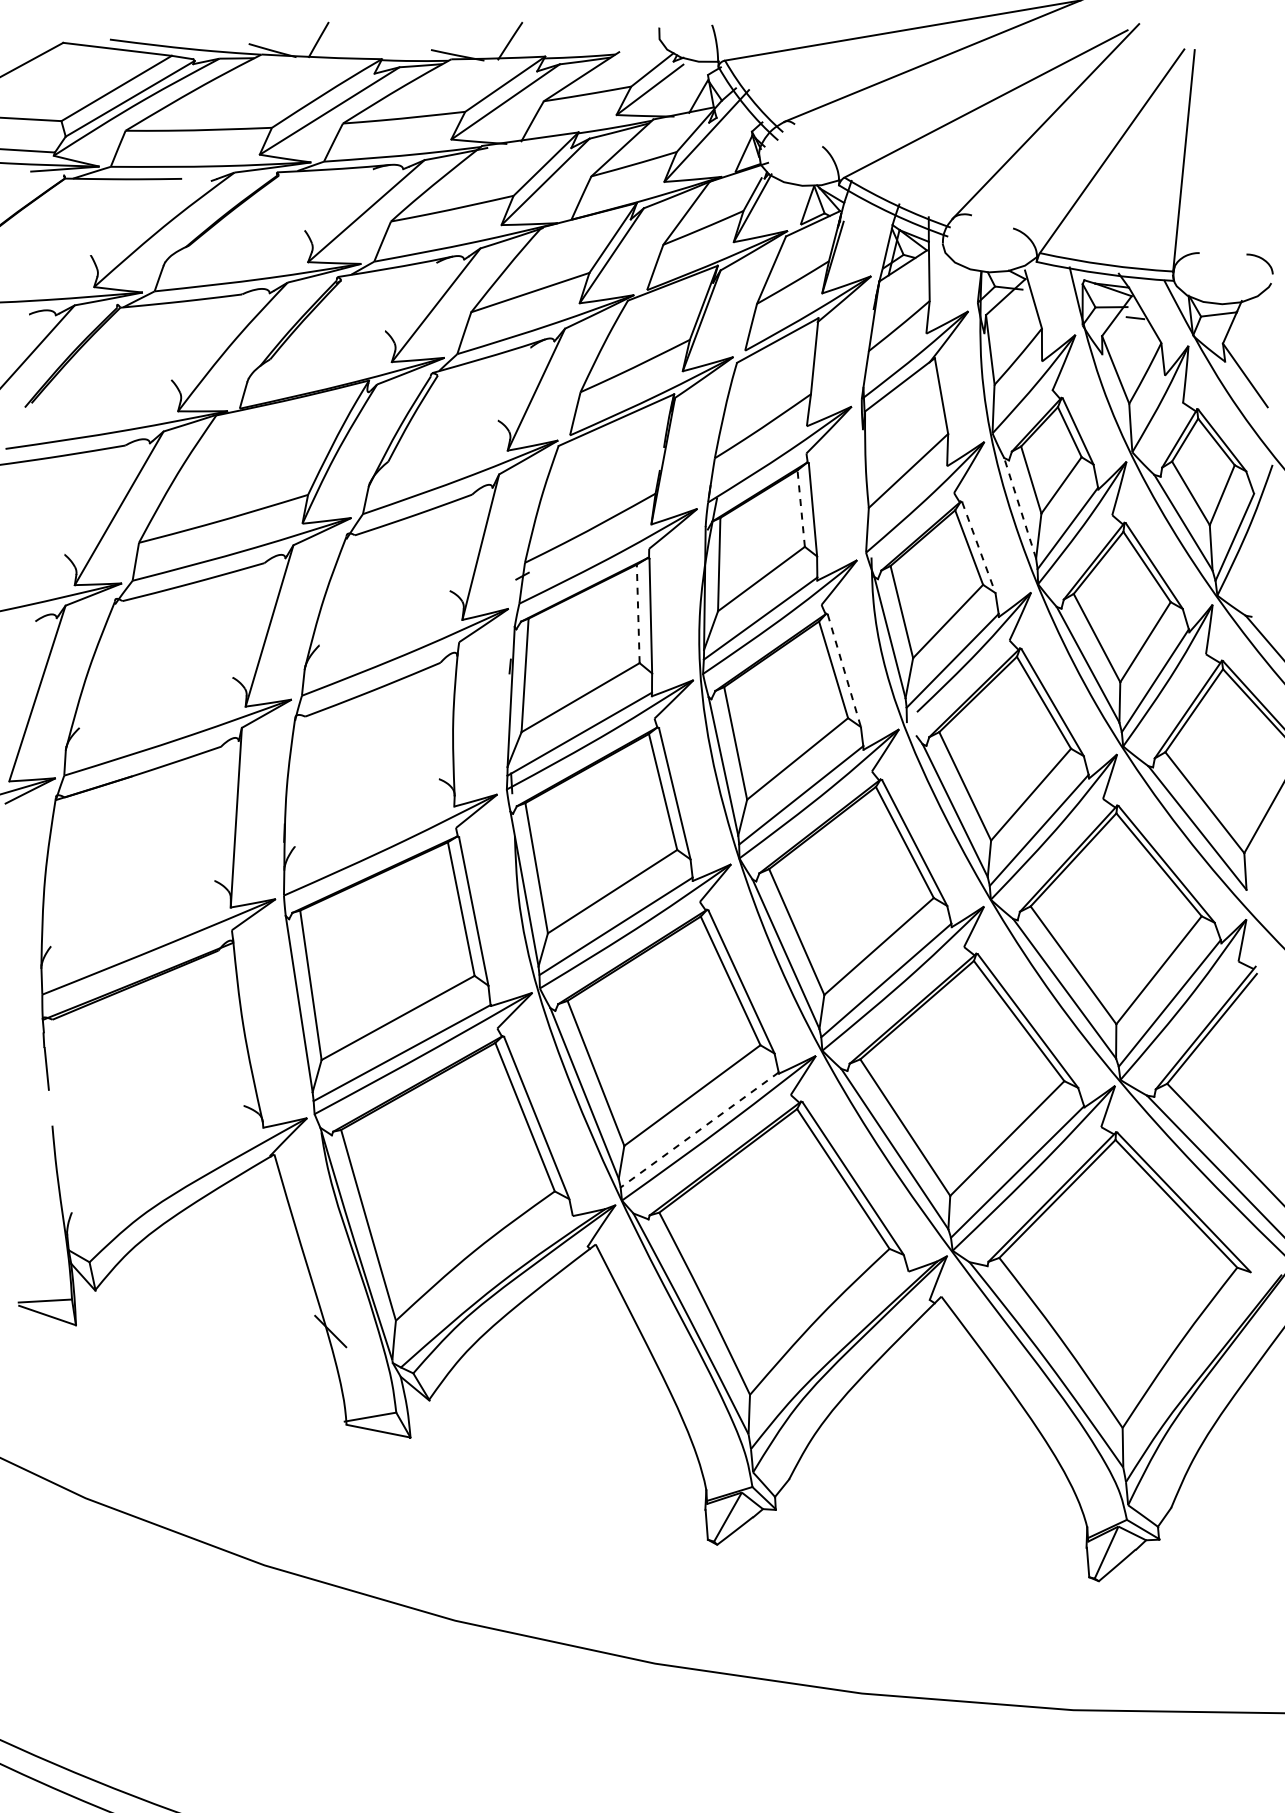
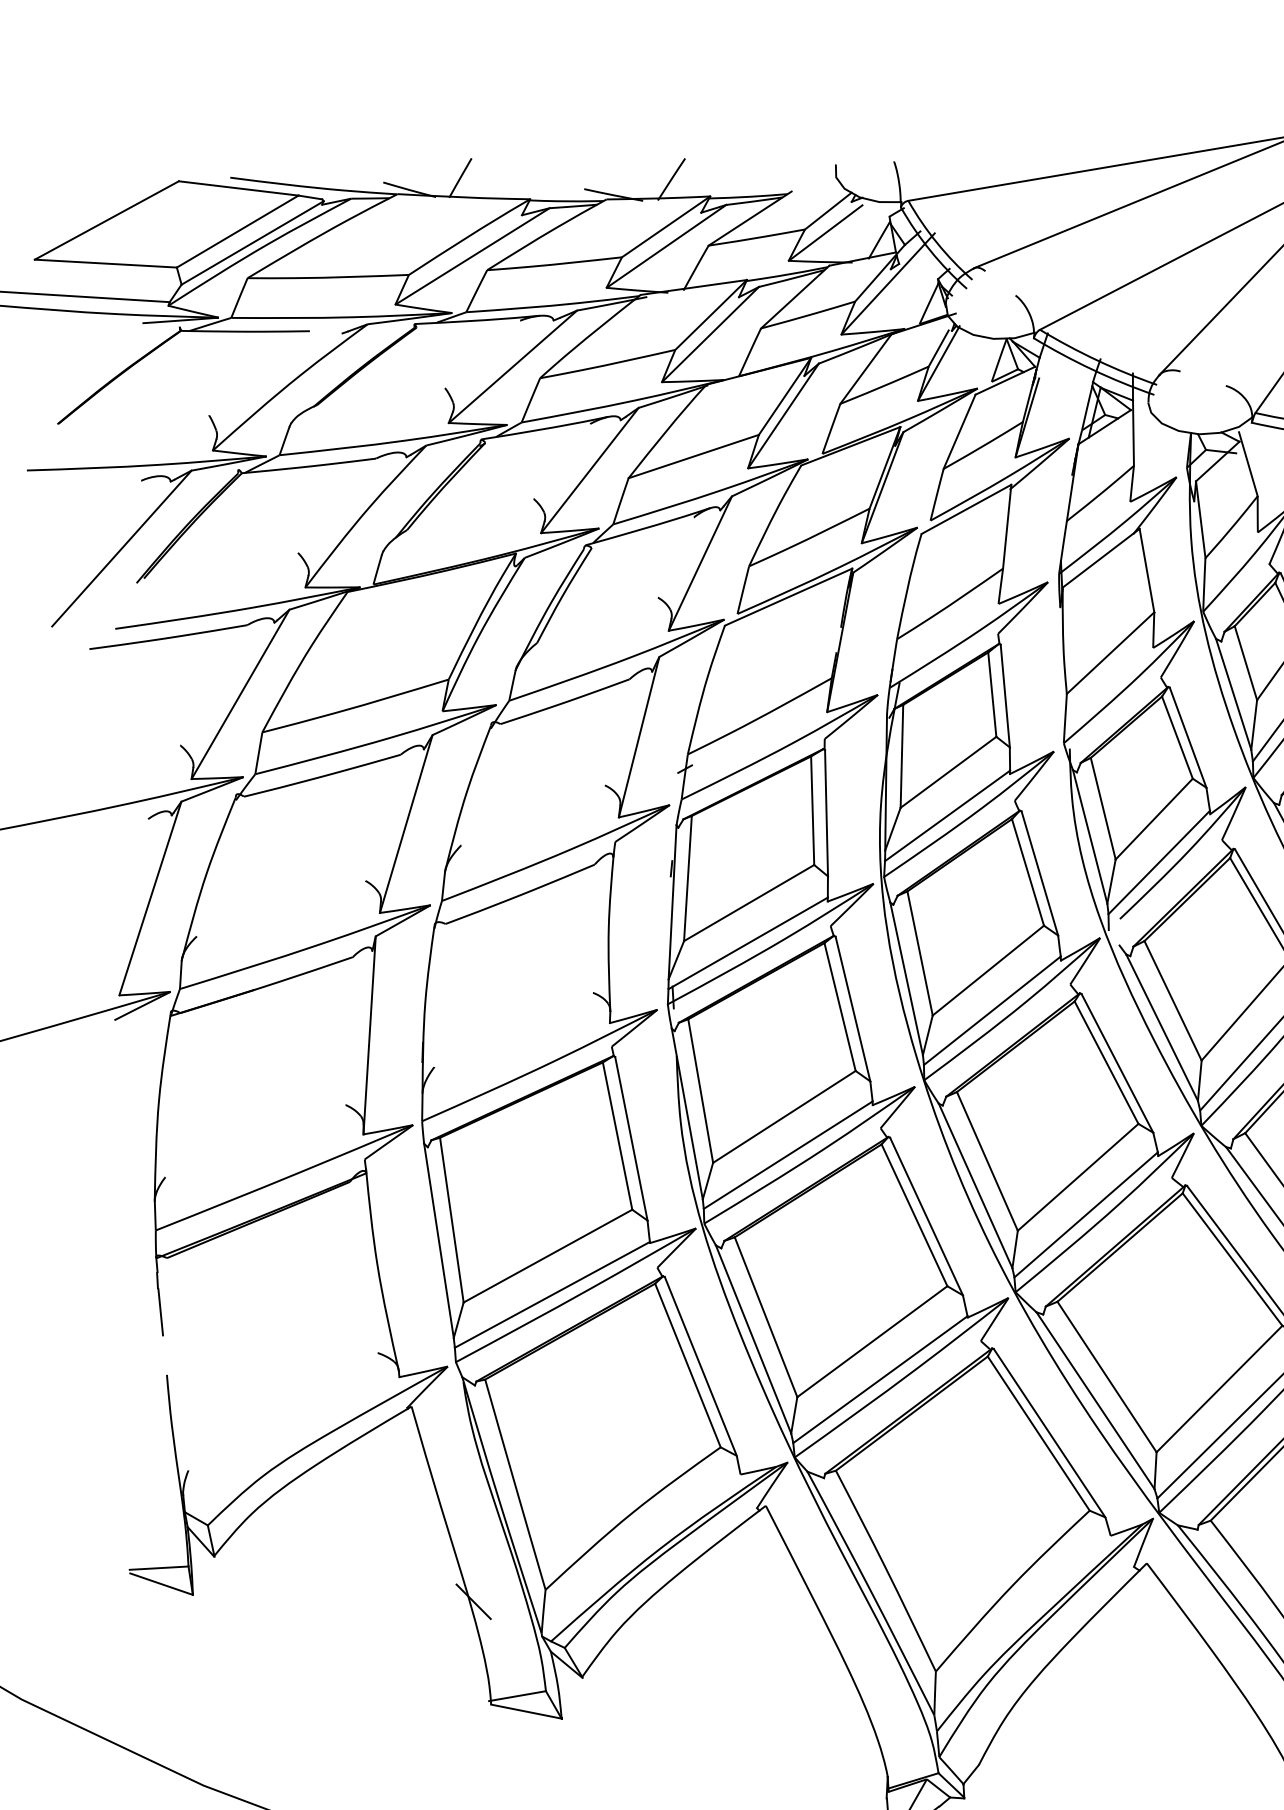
line: (801, 508) -> (992, 694), dashed -> solid
line: (1020, 508) -> (1234, 694), dashed -> solid
line: (979, 548) -> (1188, 738), dashed -> solid
line: (638, 613) -> (812, 810), dashed -> solid
line: (844, 670) -> (1040, 873), dashed -> solid
line: (699, 1130) -> (880, 1380), dashed -> solid

